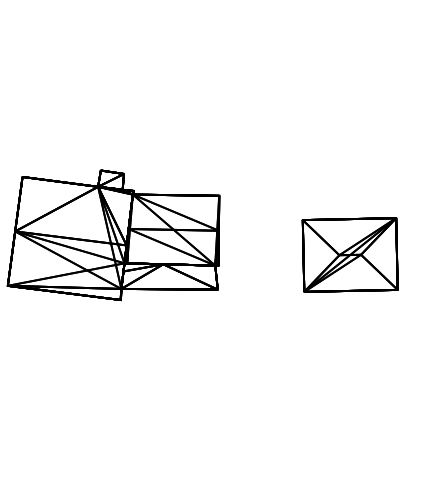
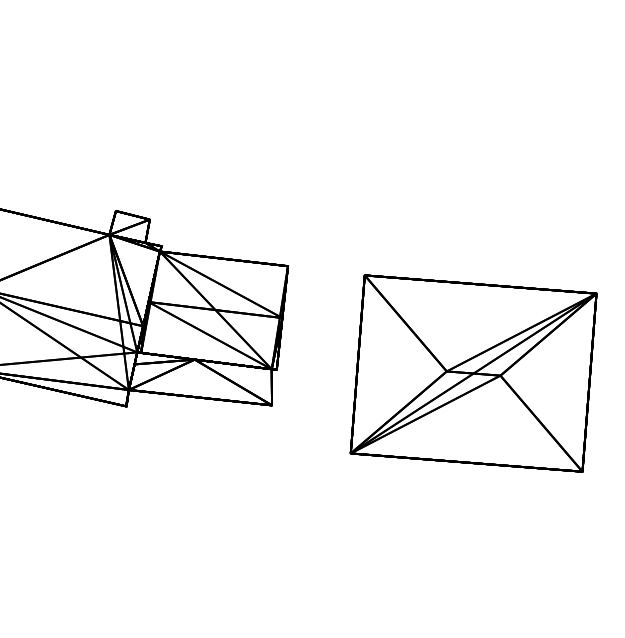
part: (350, 254) -> (474, 372), size x1.67

